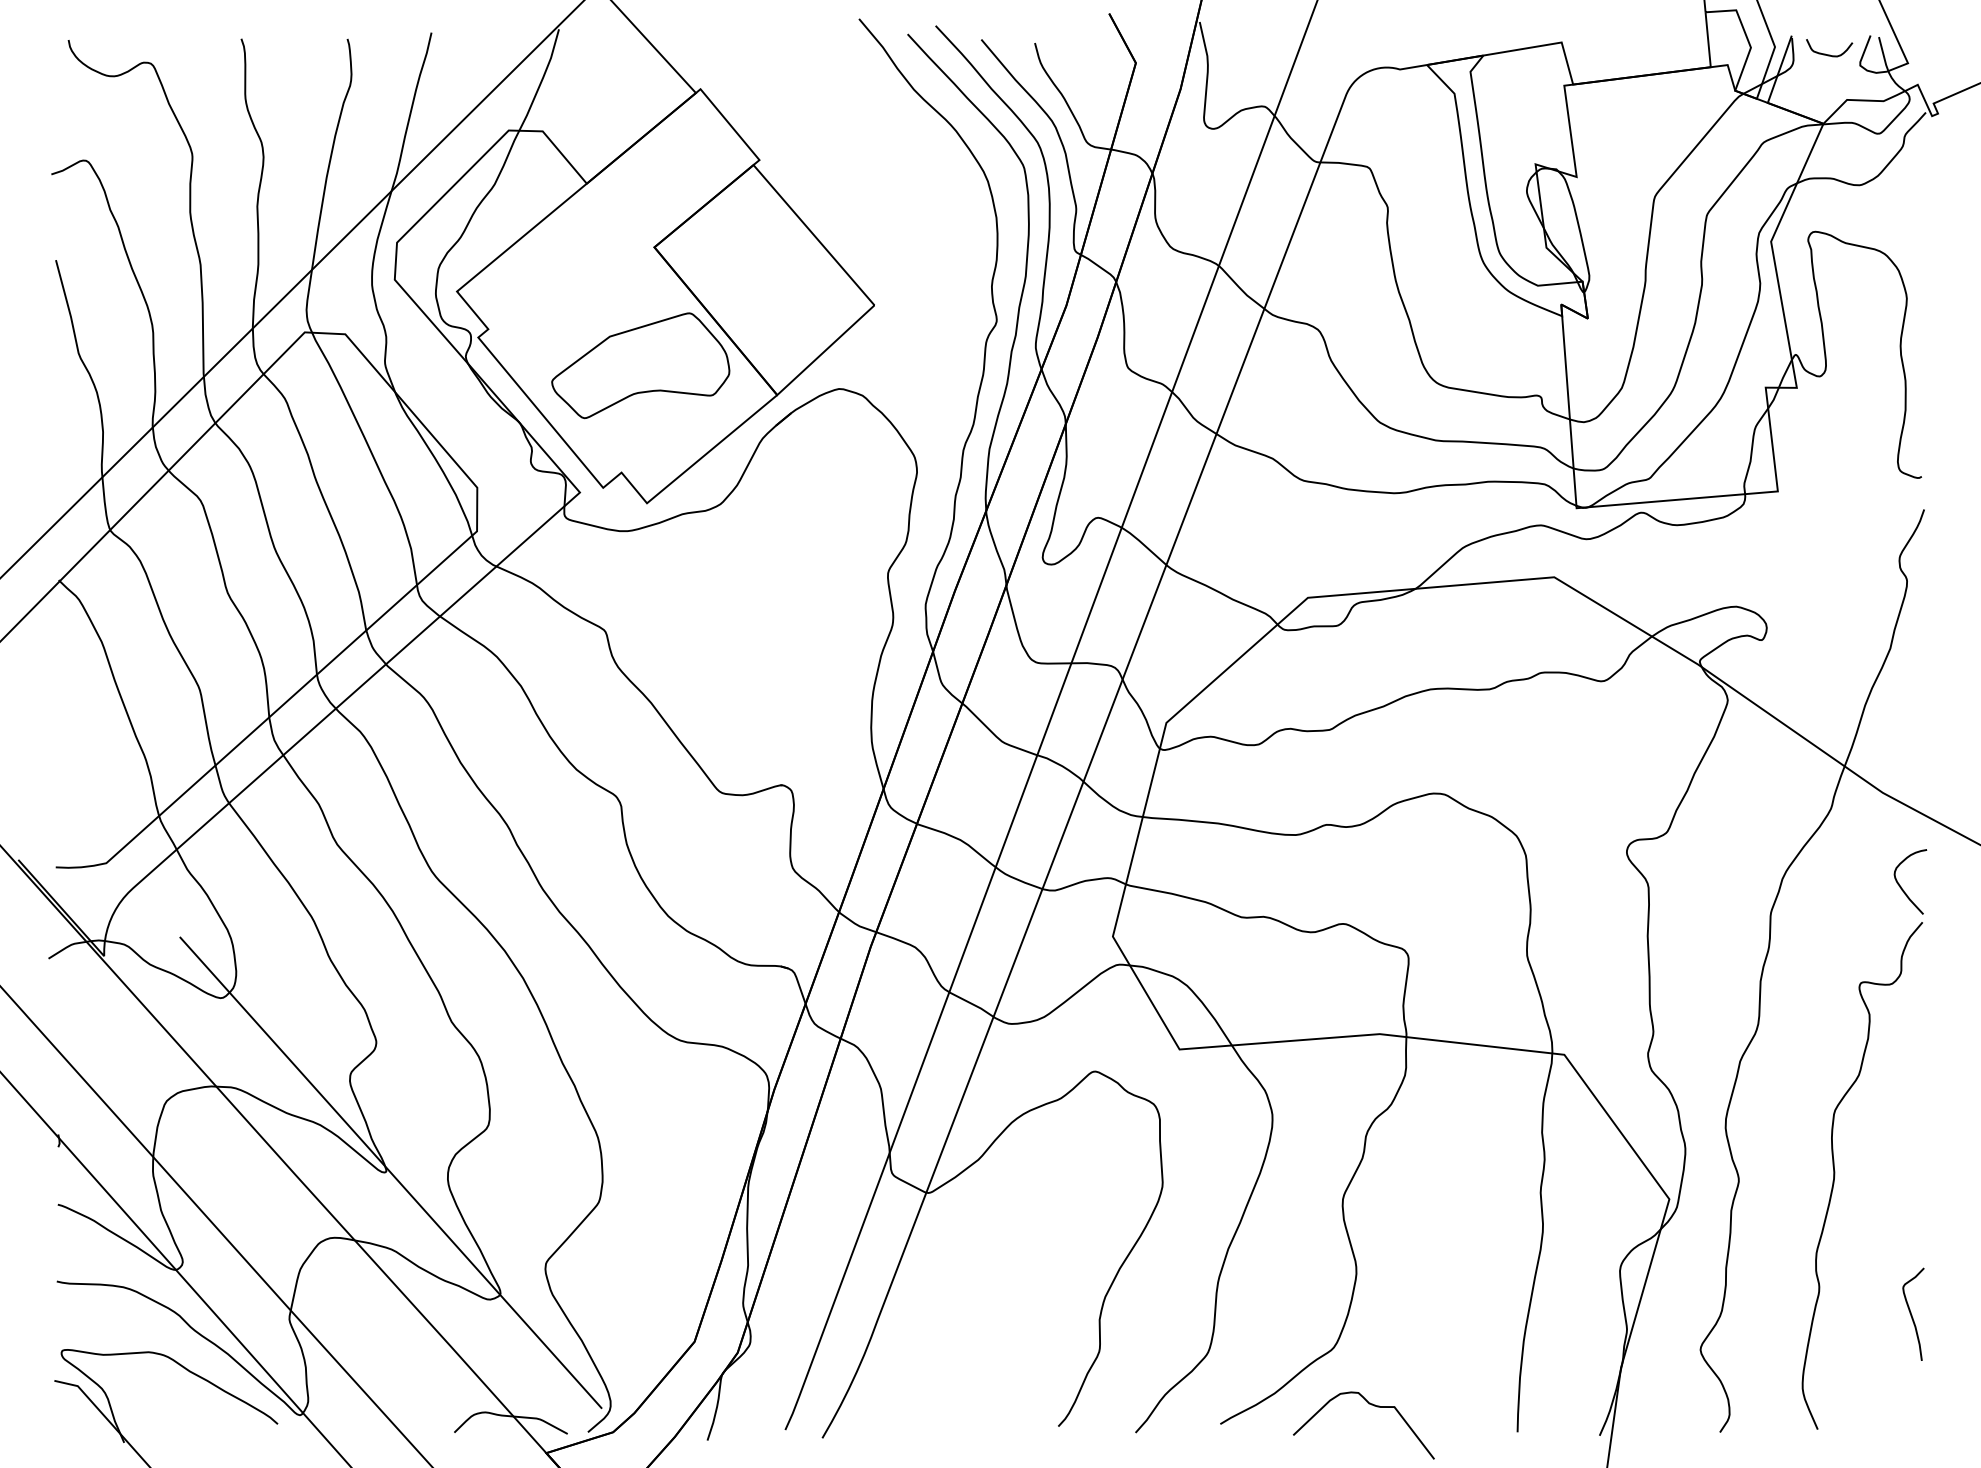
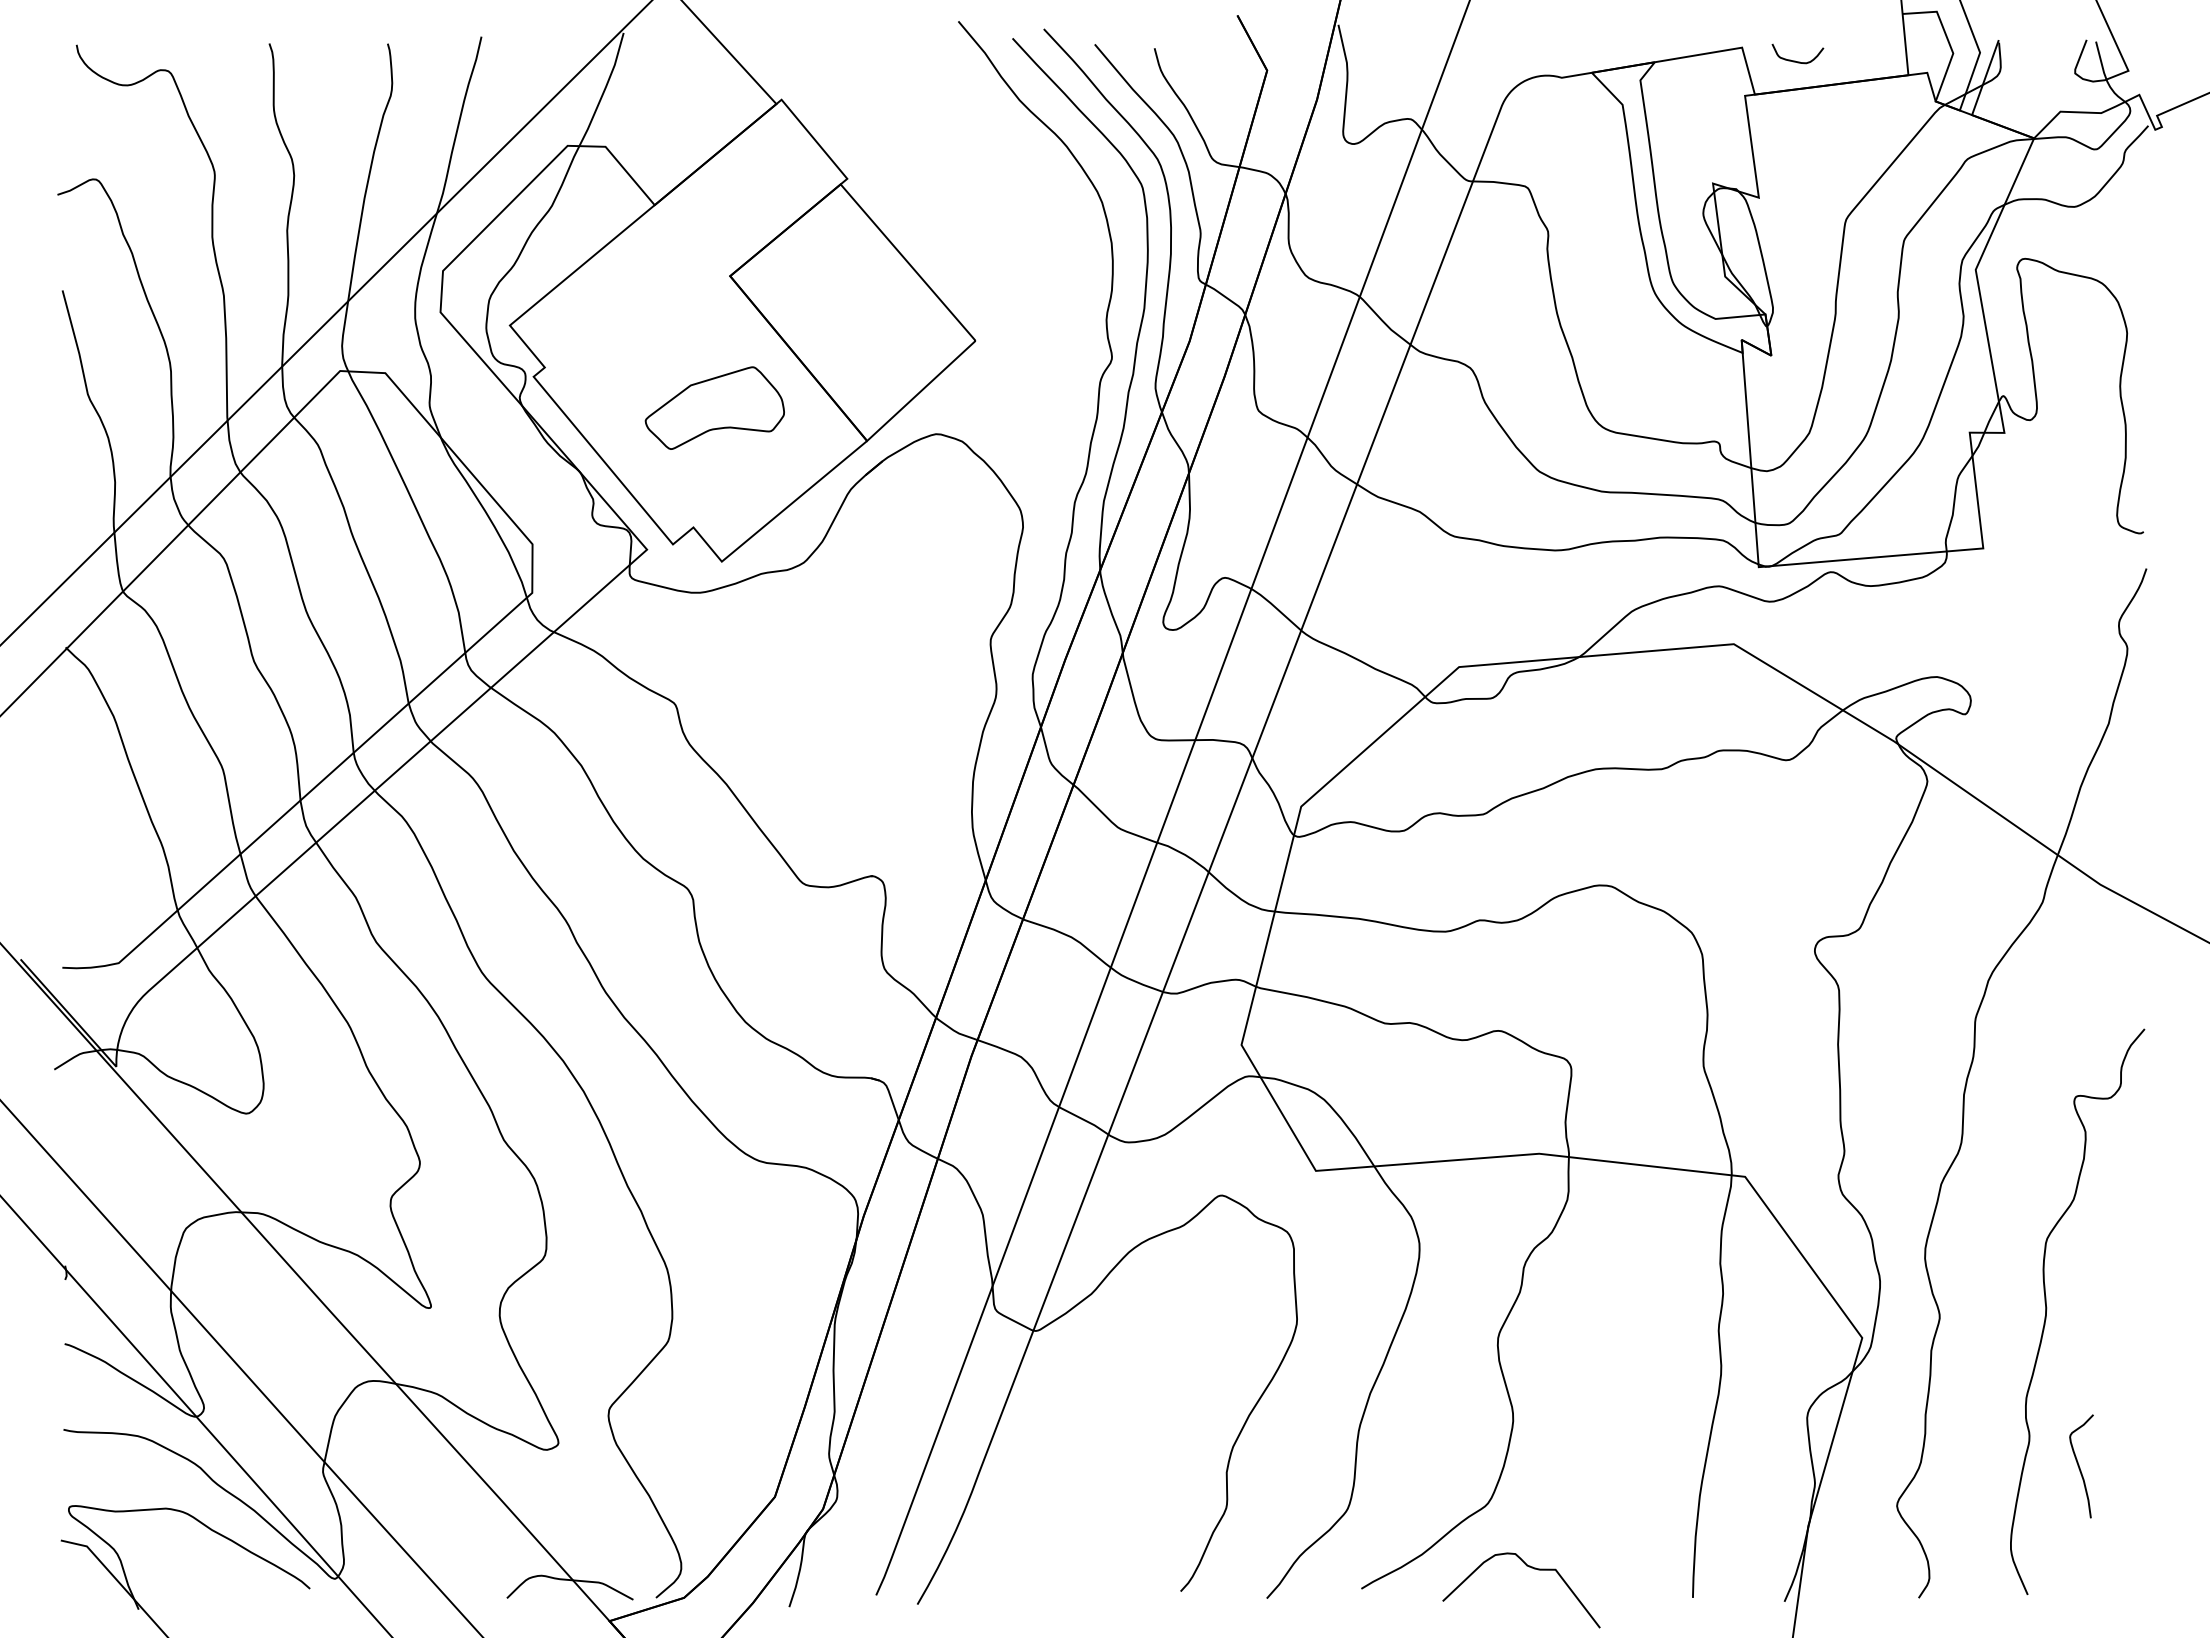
curve: (1827, 54) -> (1795, 60), moved
part: (640, 365) -> (714, 407), size x0.7
curve: (1901, 886) -> (2121, 989), removed
line: (391, 1172) -> (436, 1308), removed
curve: (1912, 1315) -> (2080, 1467), moved

